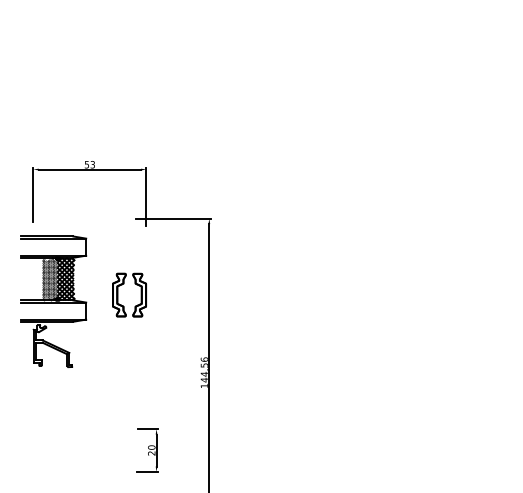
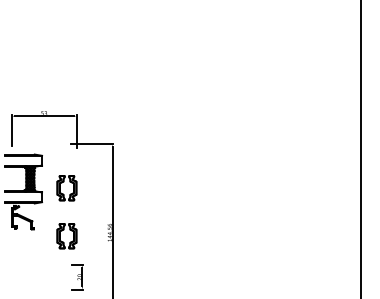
hatch: (48, 278) -> (20, 178), removed
part: (128, 379) -> (66, 236), added

